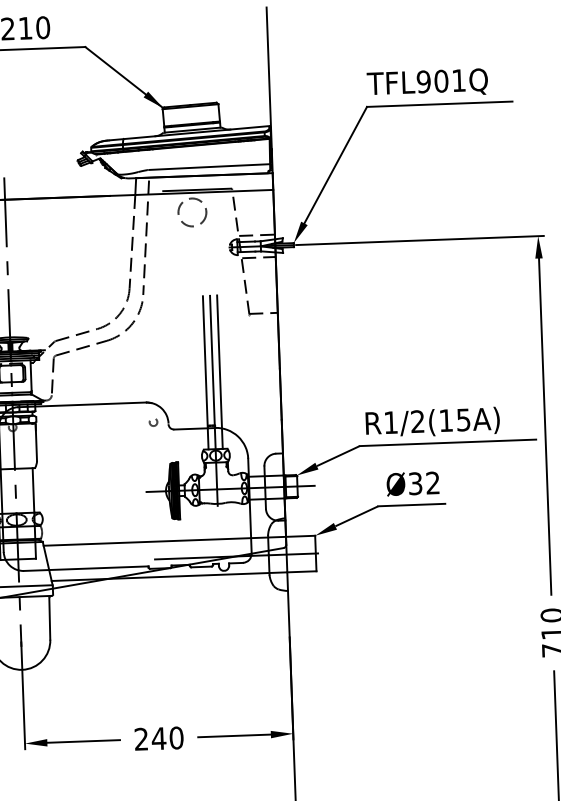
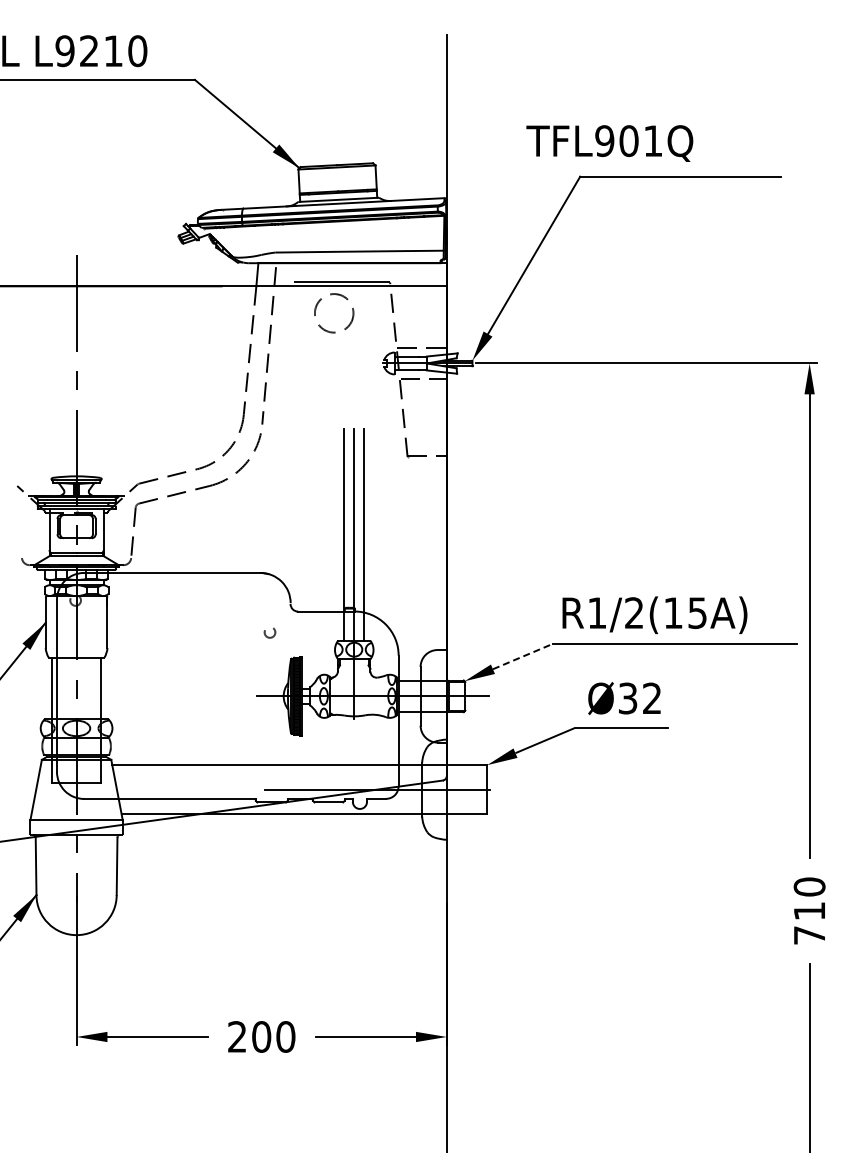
text: (427, 83) -> (609, 143), moved
circle: (153, 422) -> (269, 632), moved
line: (338, 456) -> (523, 656), solid -> dashed
text: (158, 738) -> (261, 1036), 240 -> 200

